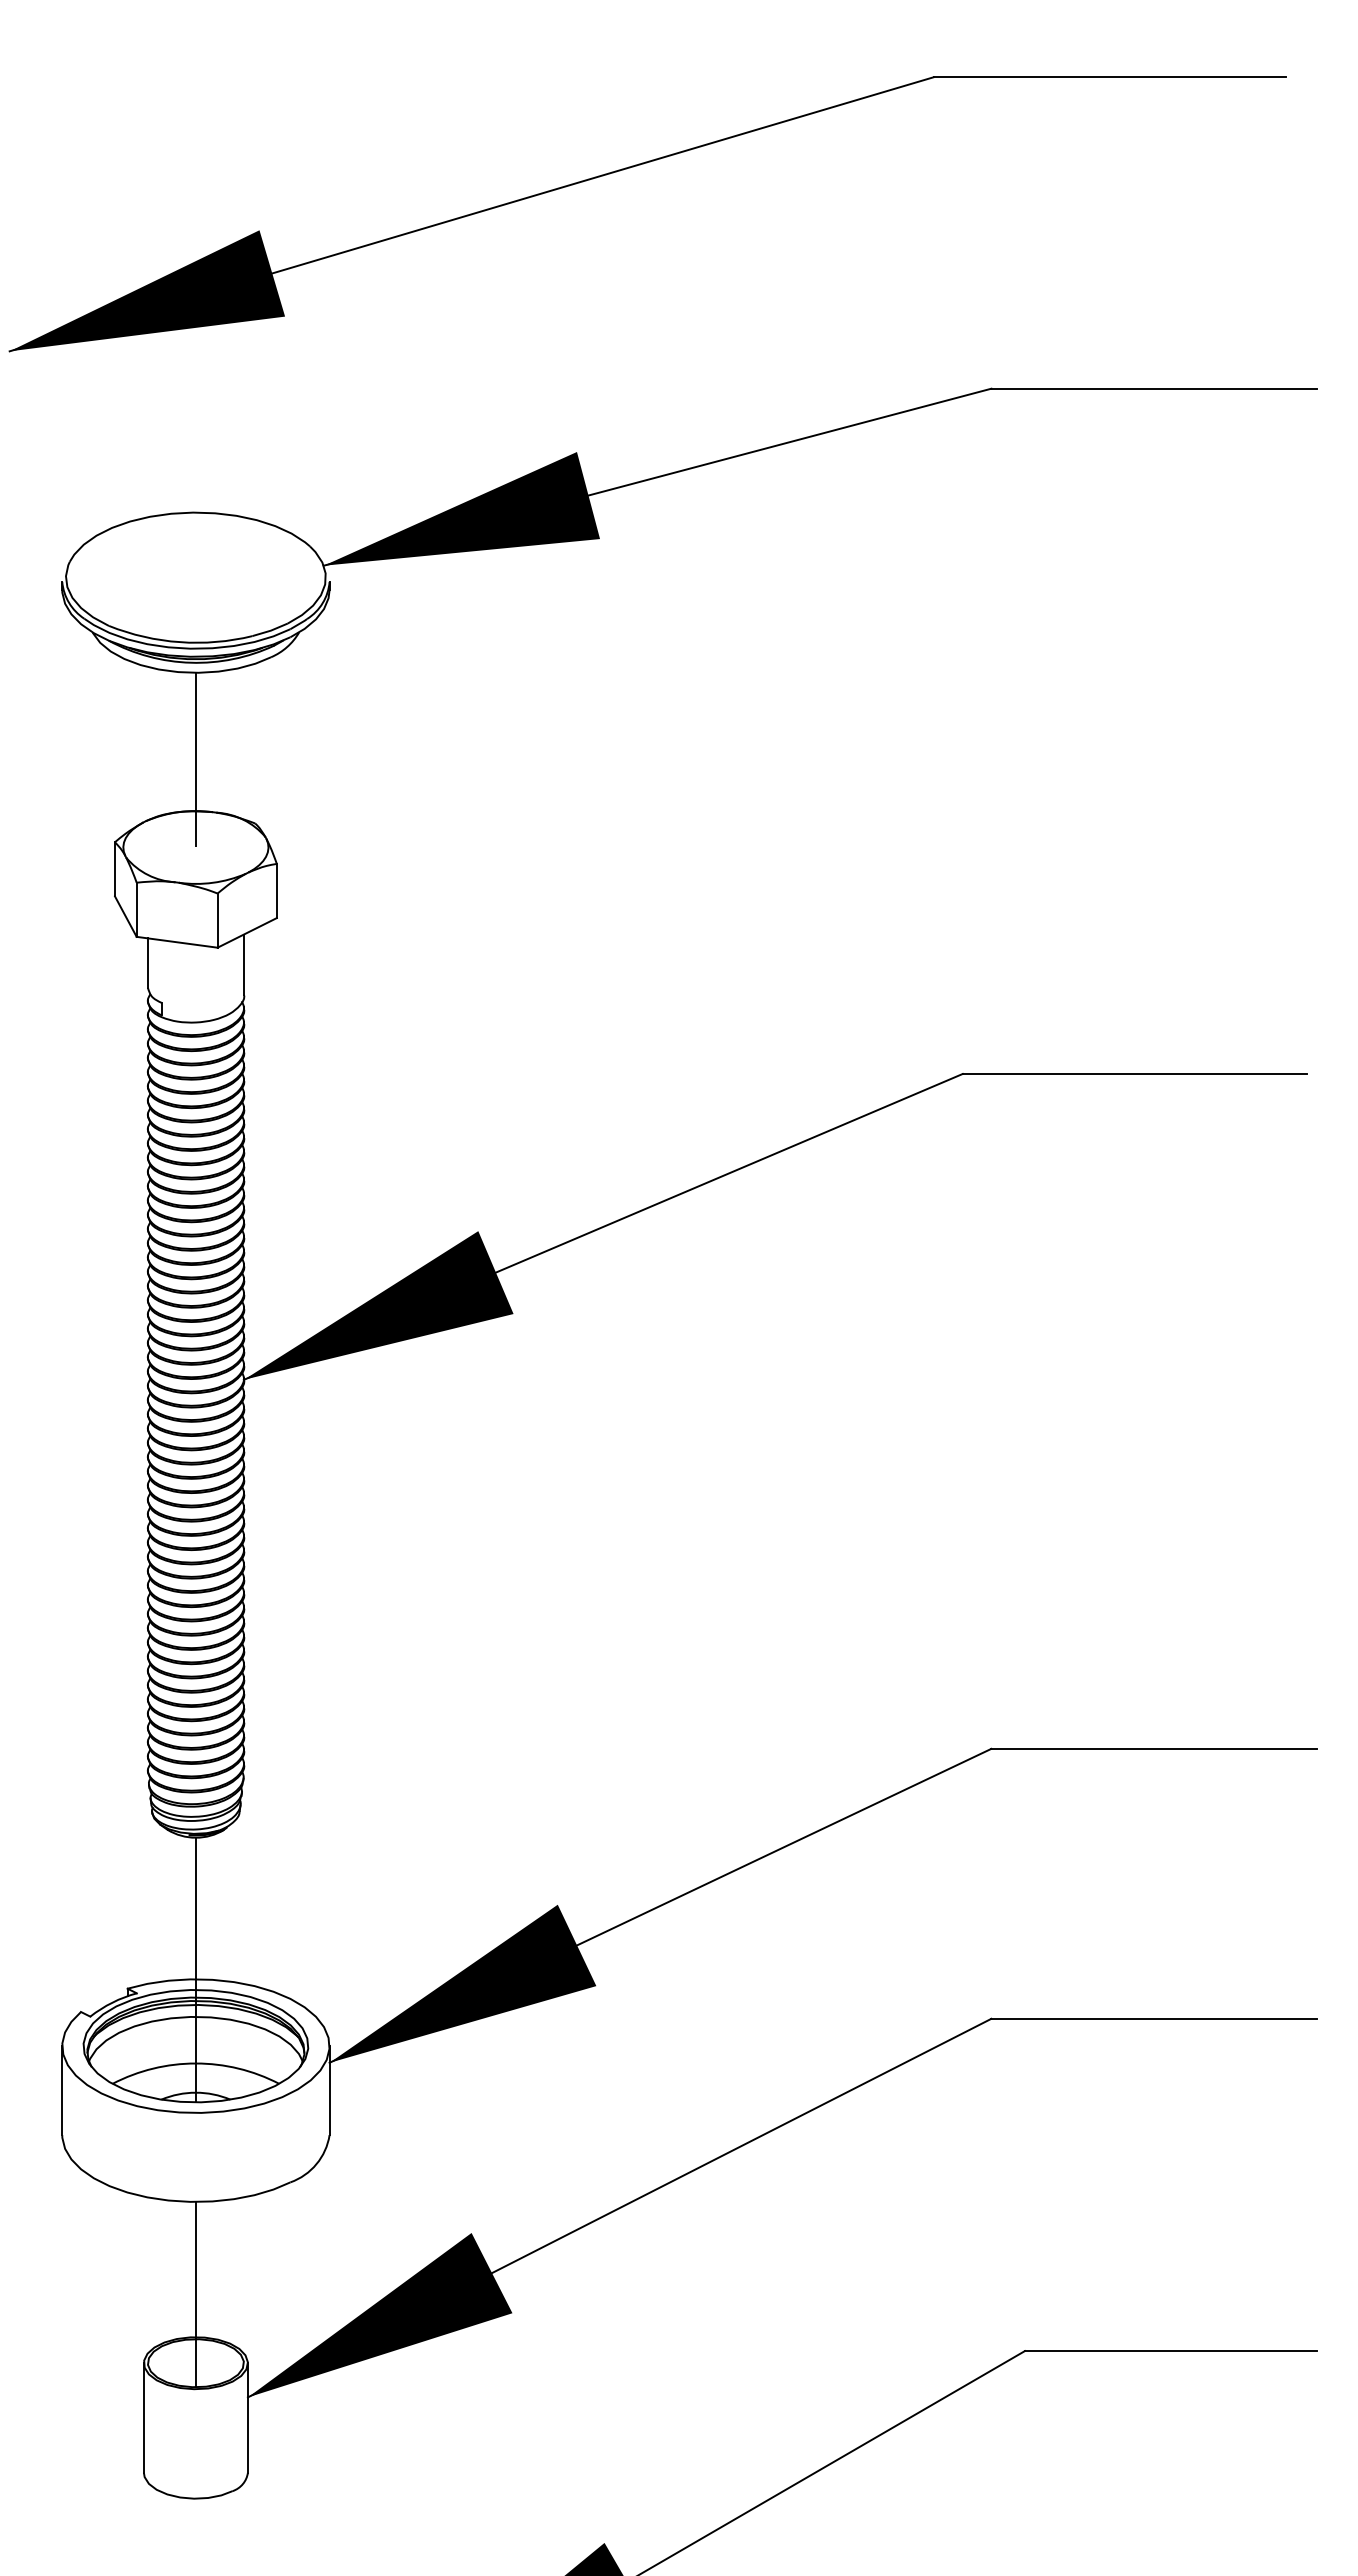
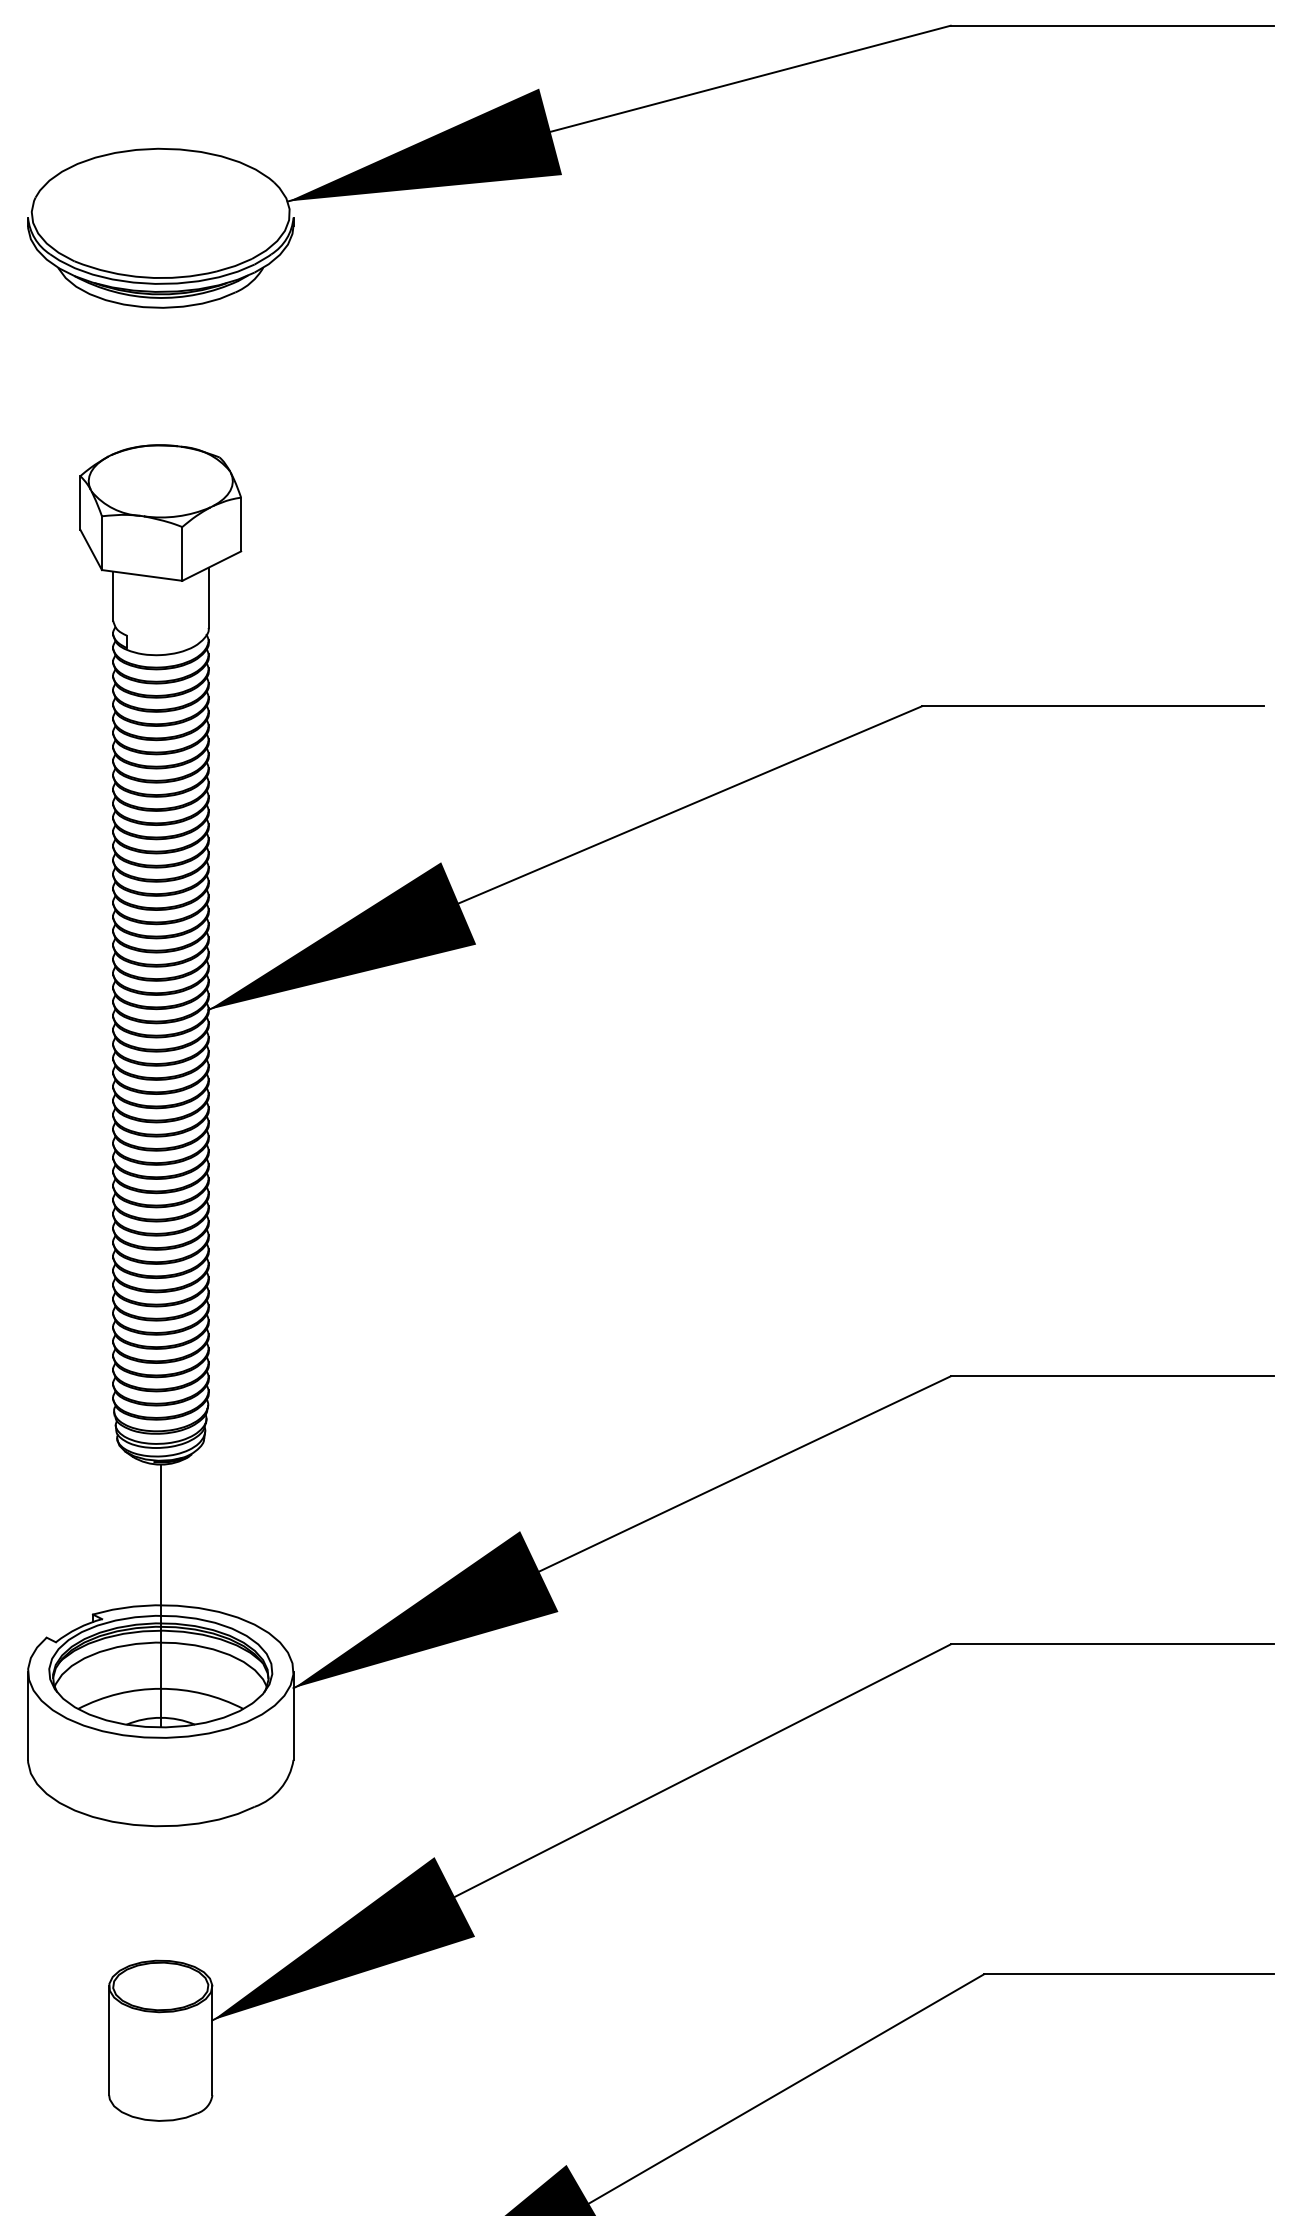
line: (195, 759) -> (160, 393), removed
line: (195, 2294) -> (160, 1918), removed

